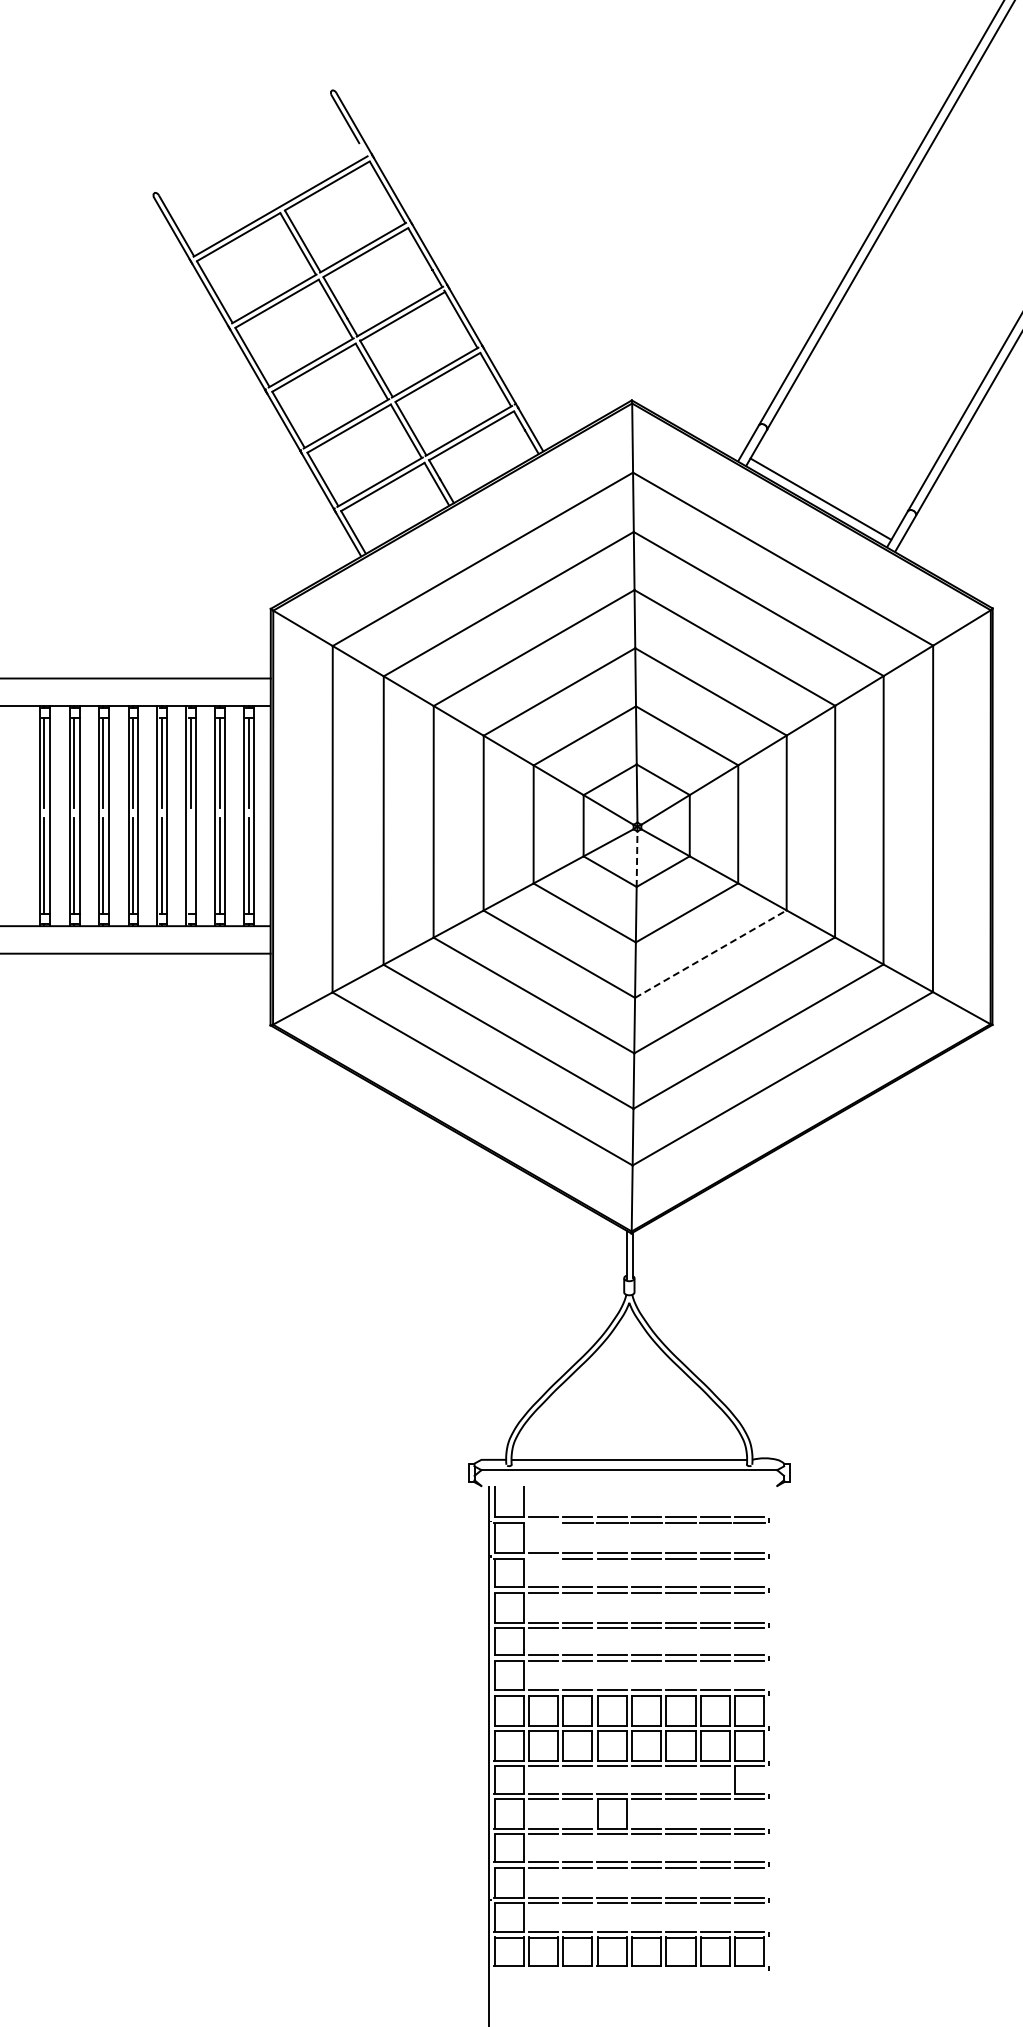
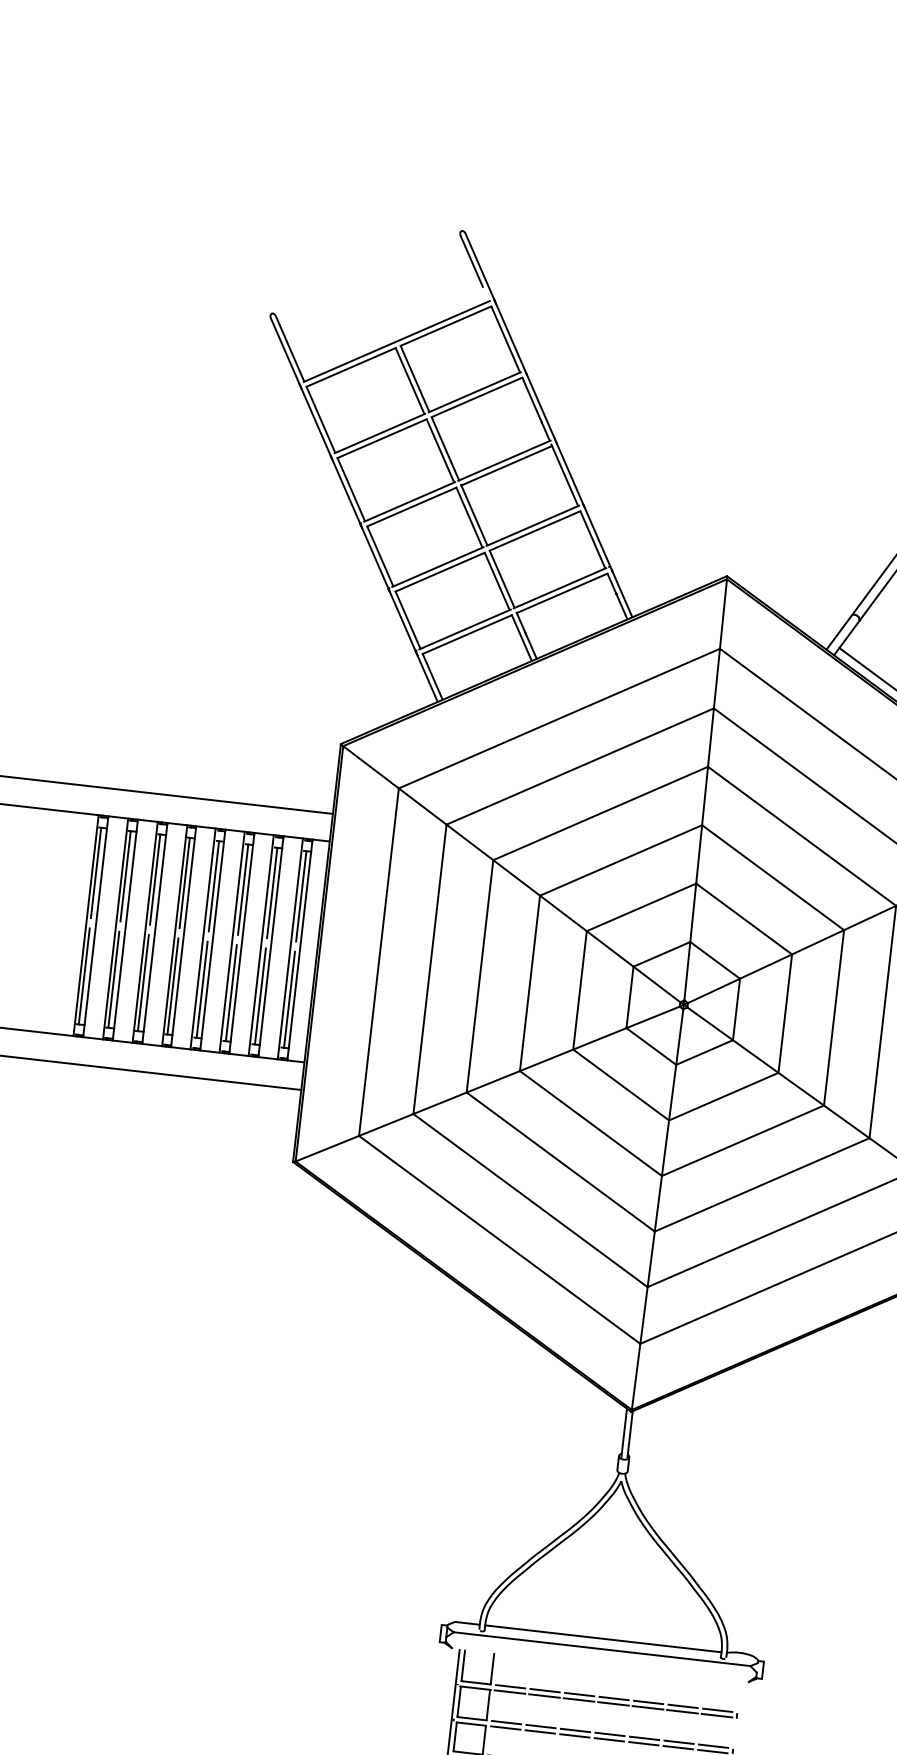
line: (637, 859) -> (680, 1037), dashed -> solid
line: (190, 866) -> (230, 993), added
line: (710, 954) -> (742, 1141), dashed -> solid
line: (543, 1522) -> (510, 1691), added
line: (542, 1558) -> (504, 1727), added

